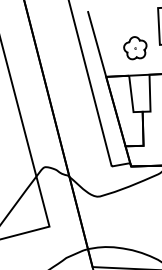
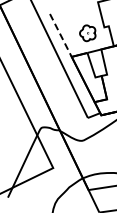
line: (97, 44) -> (61, 35), solid -> dashed

